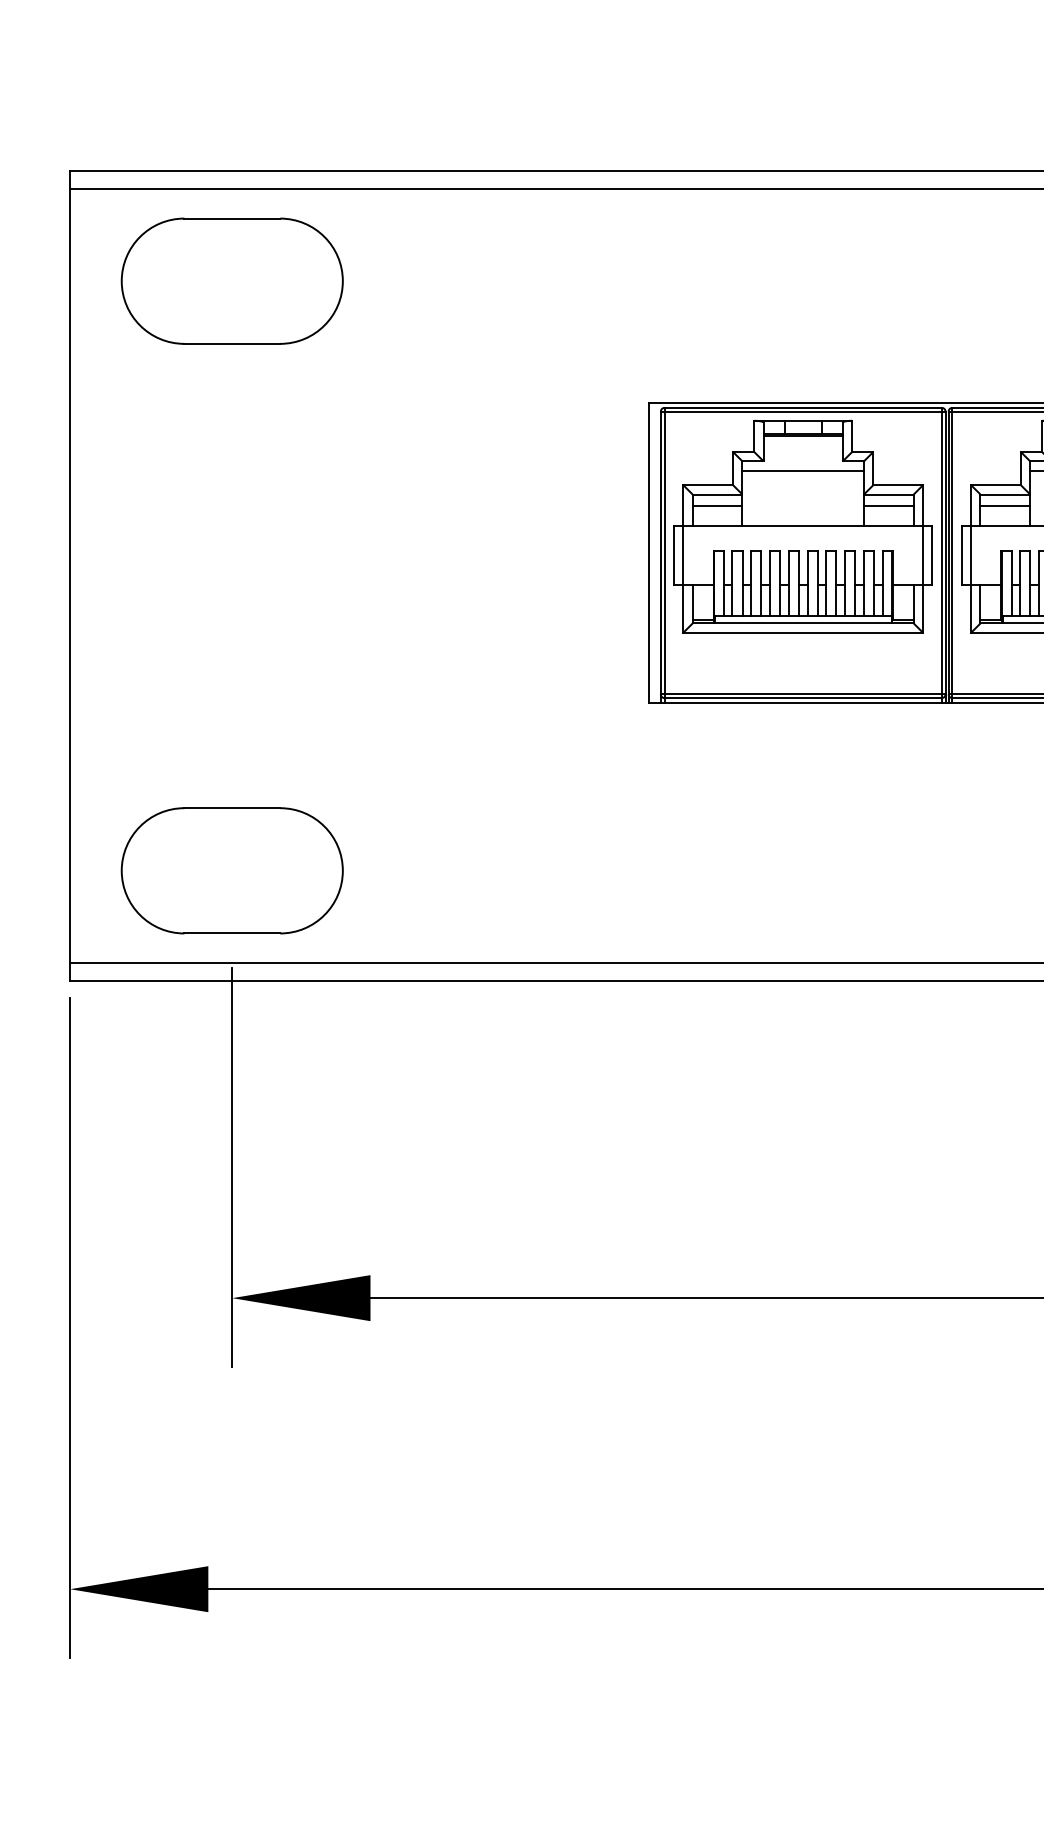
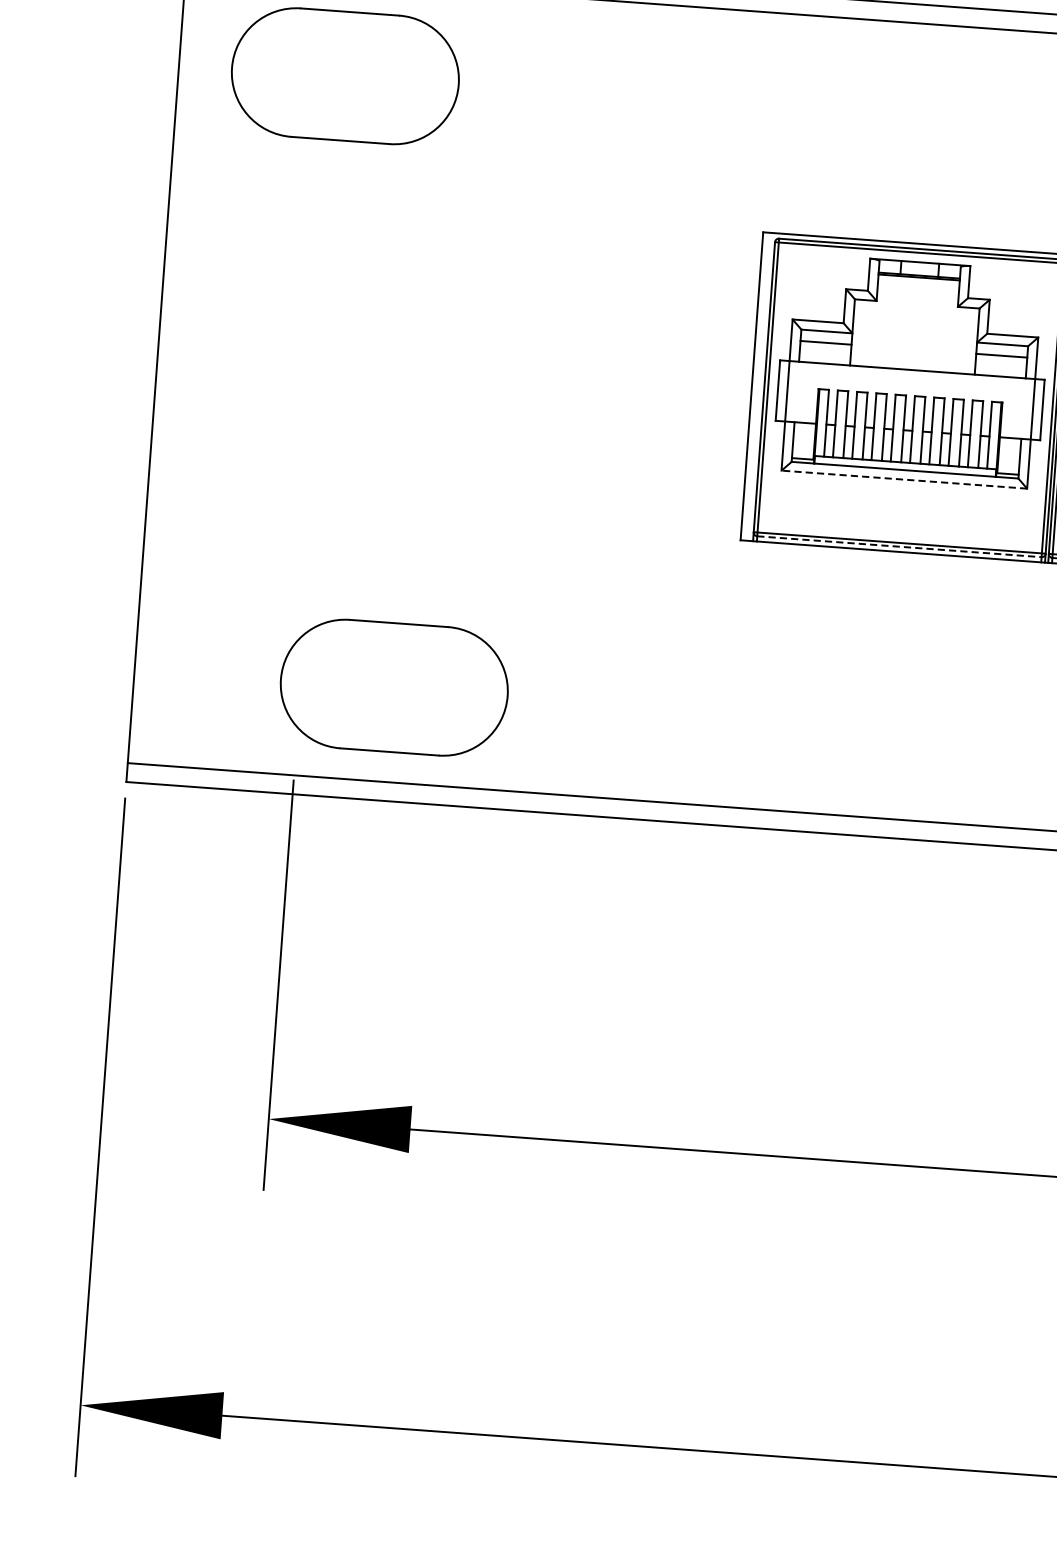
line: (803, 470) -> (916, 313), removed
line: (803, 632) -> (904, 479), solid -> dashed
line: (803, 698) -> (899, 547), solid -> dashed
part: (231, 870) -> (393, 687), moved

